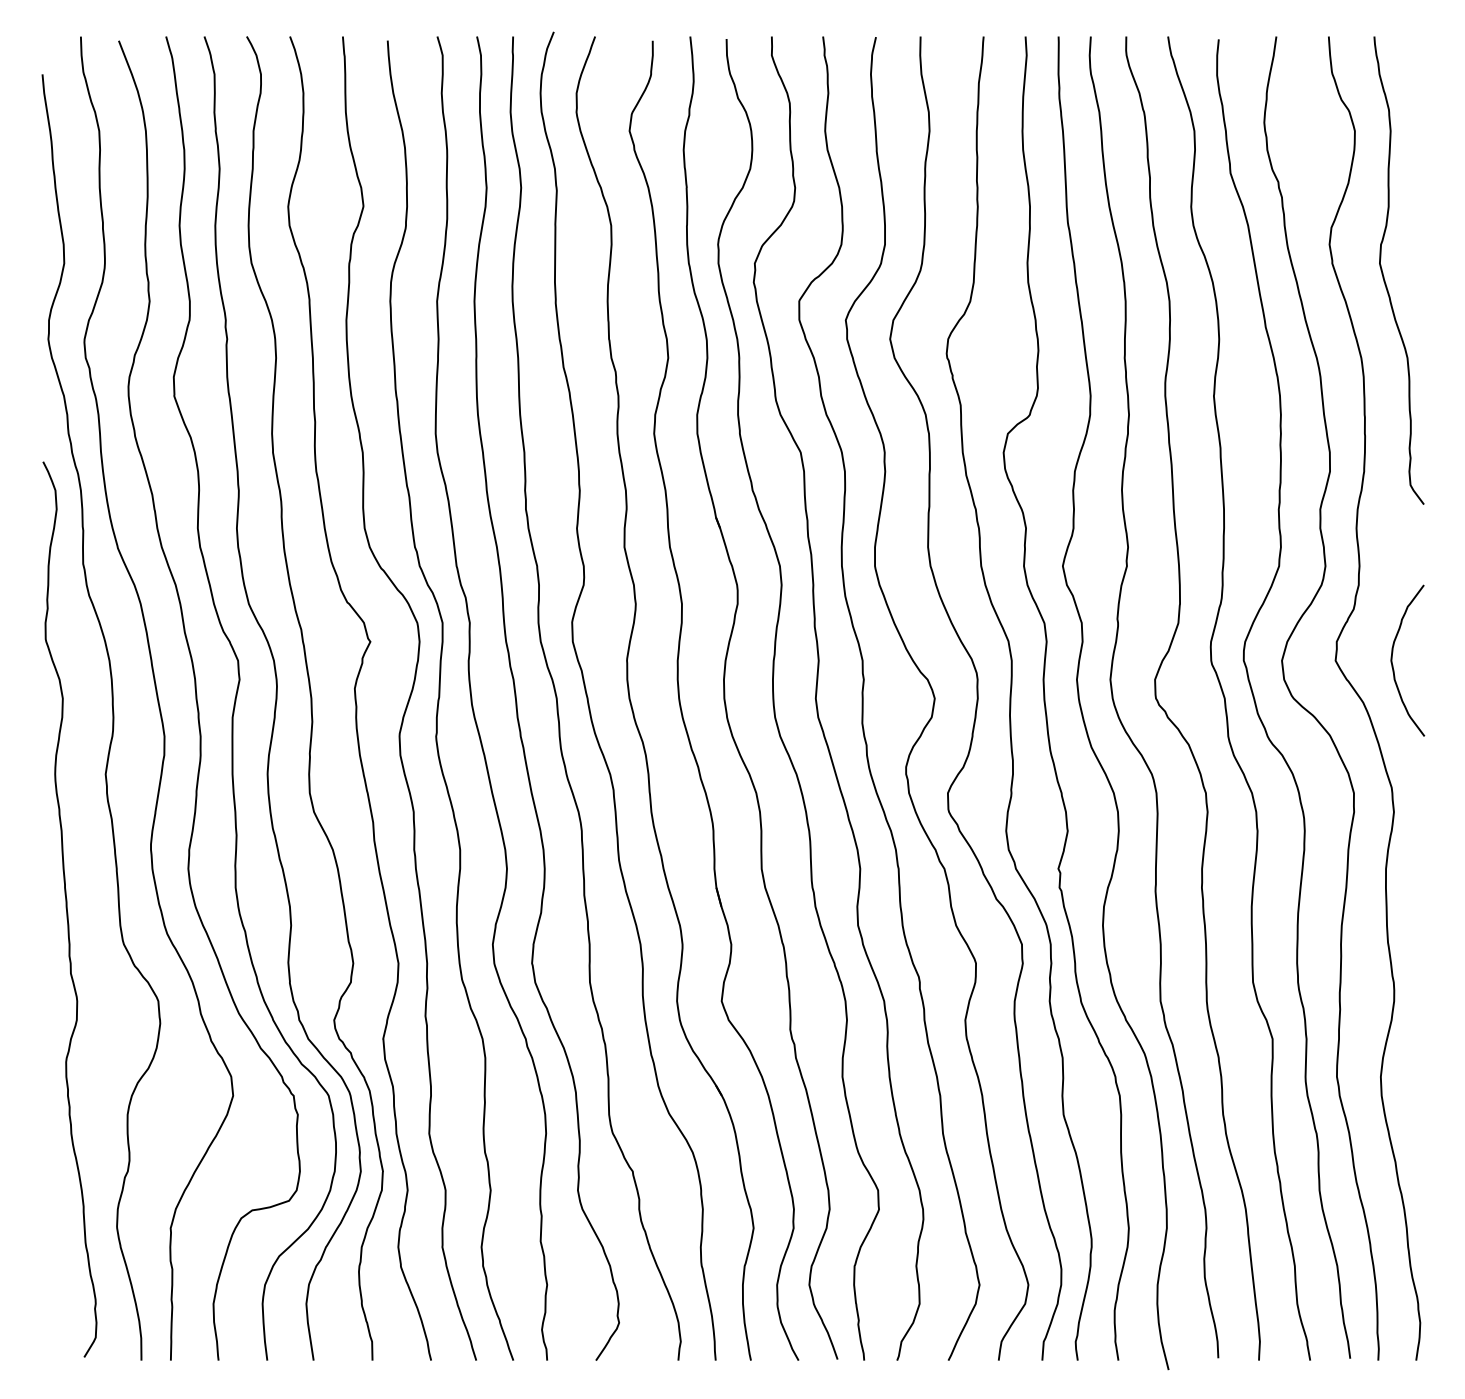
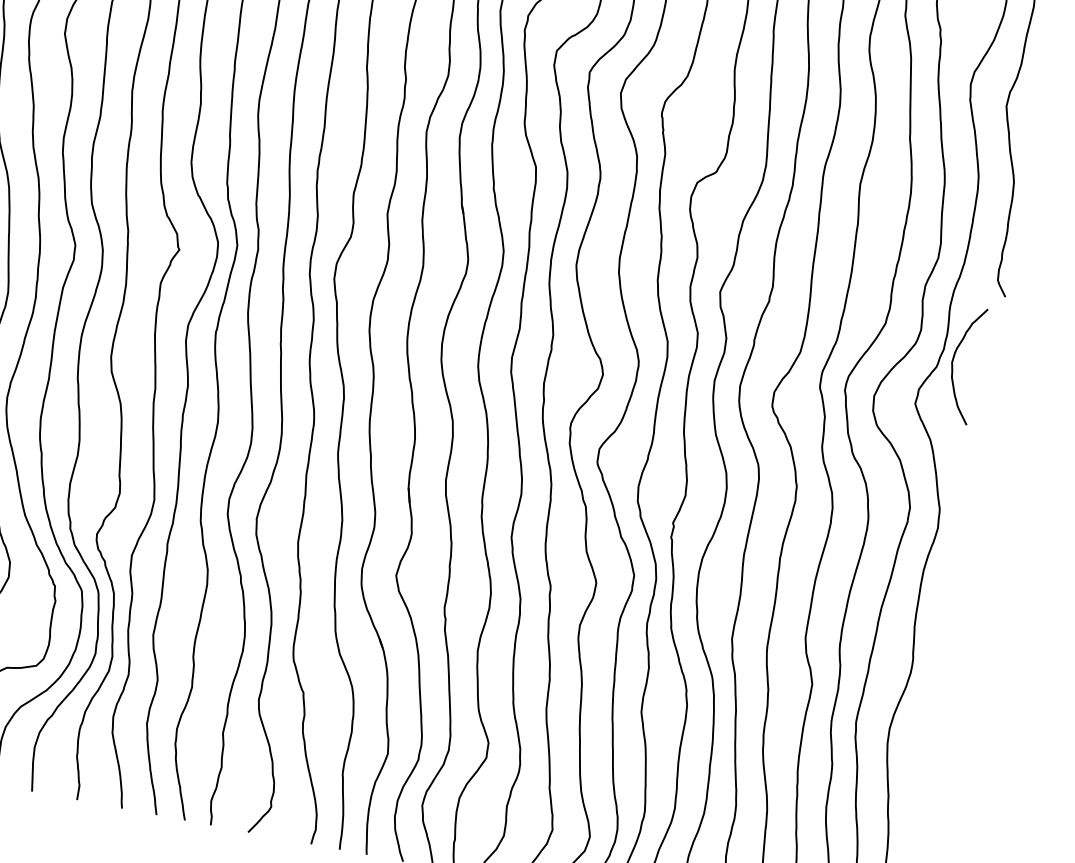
curve: (1393, 665) -> (953, 366), moved

